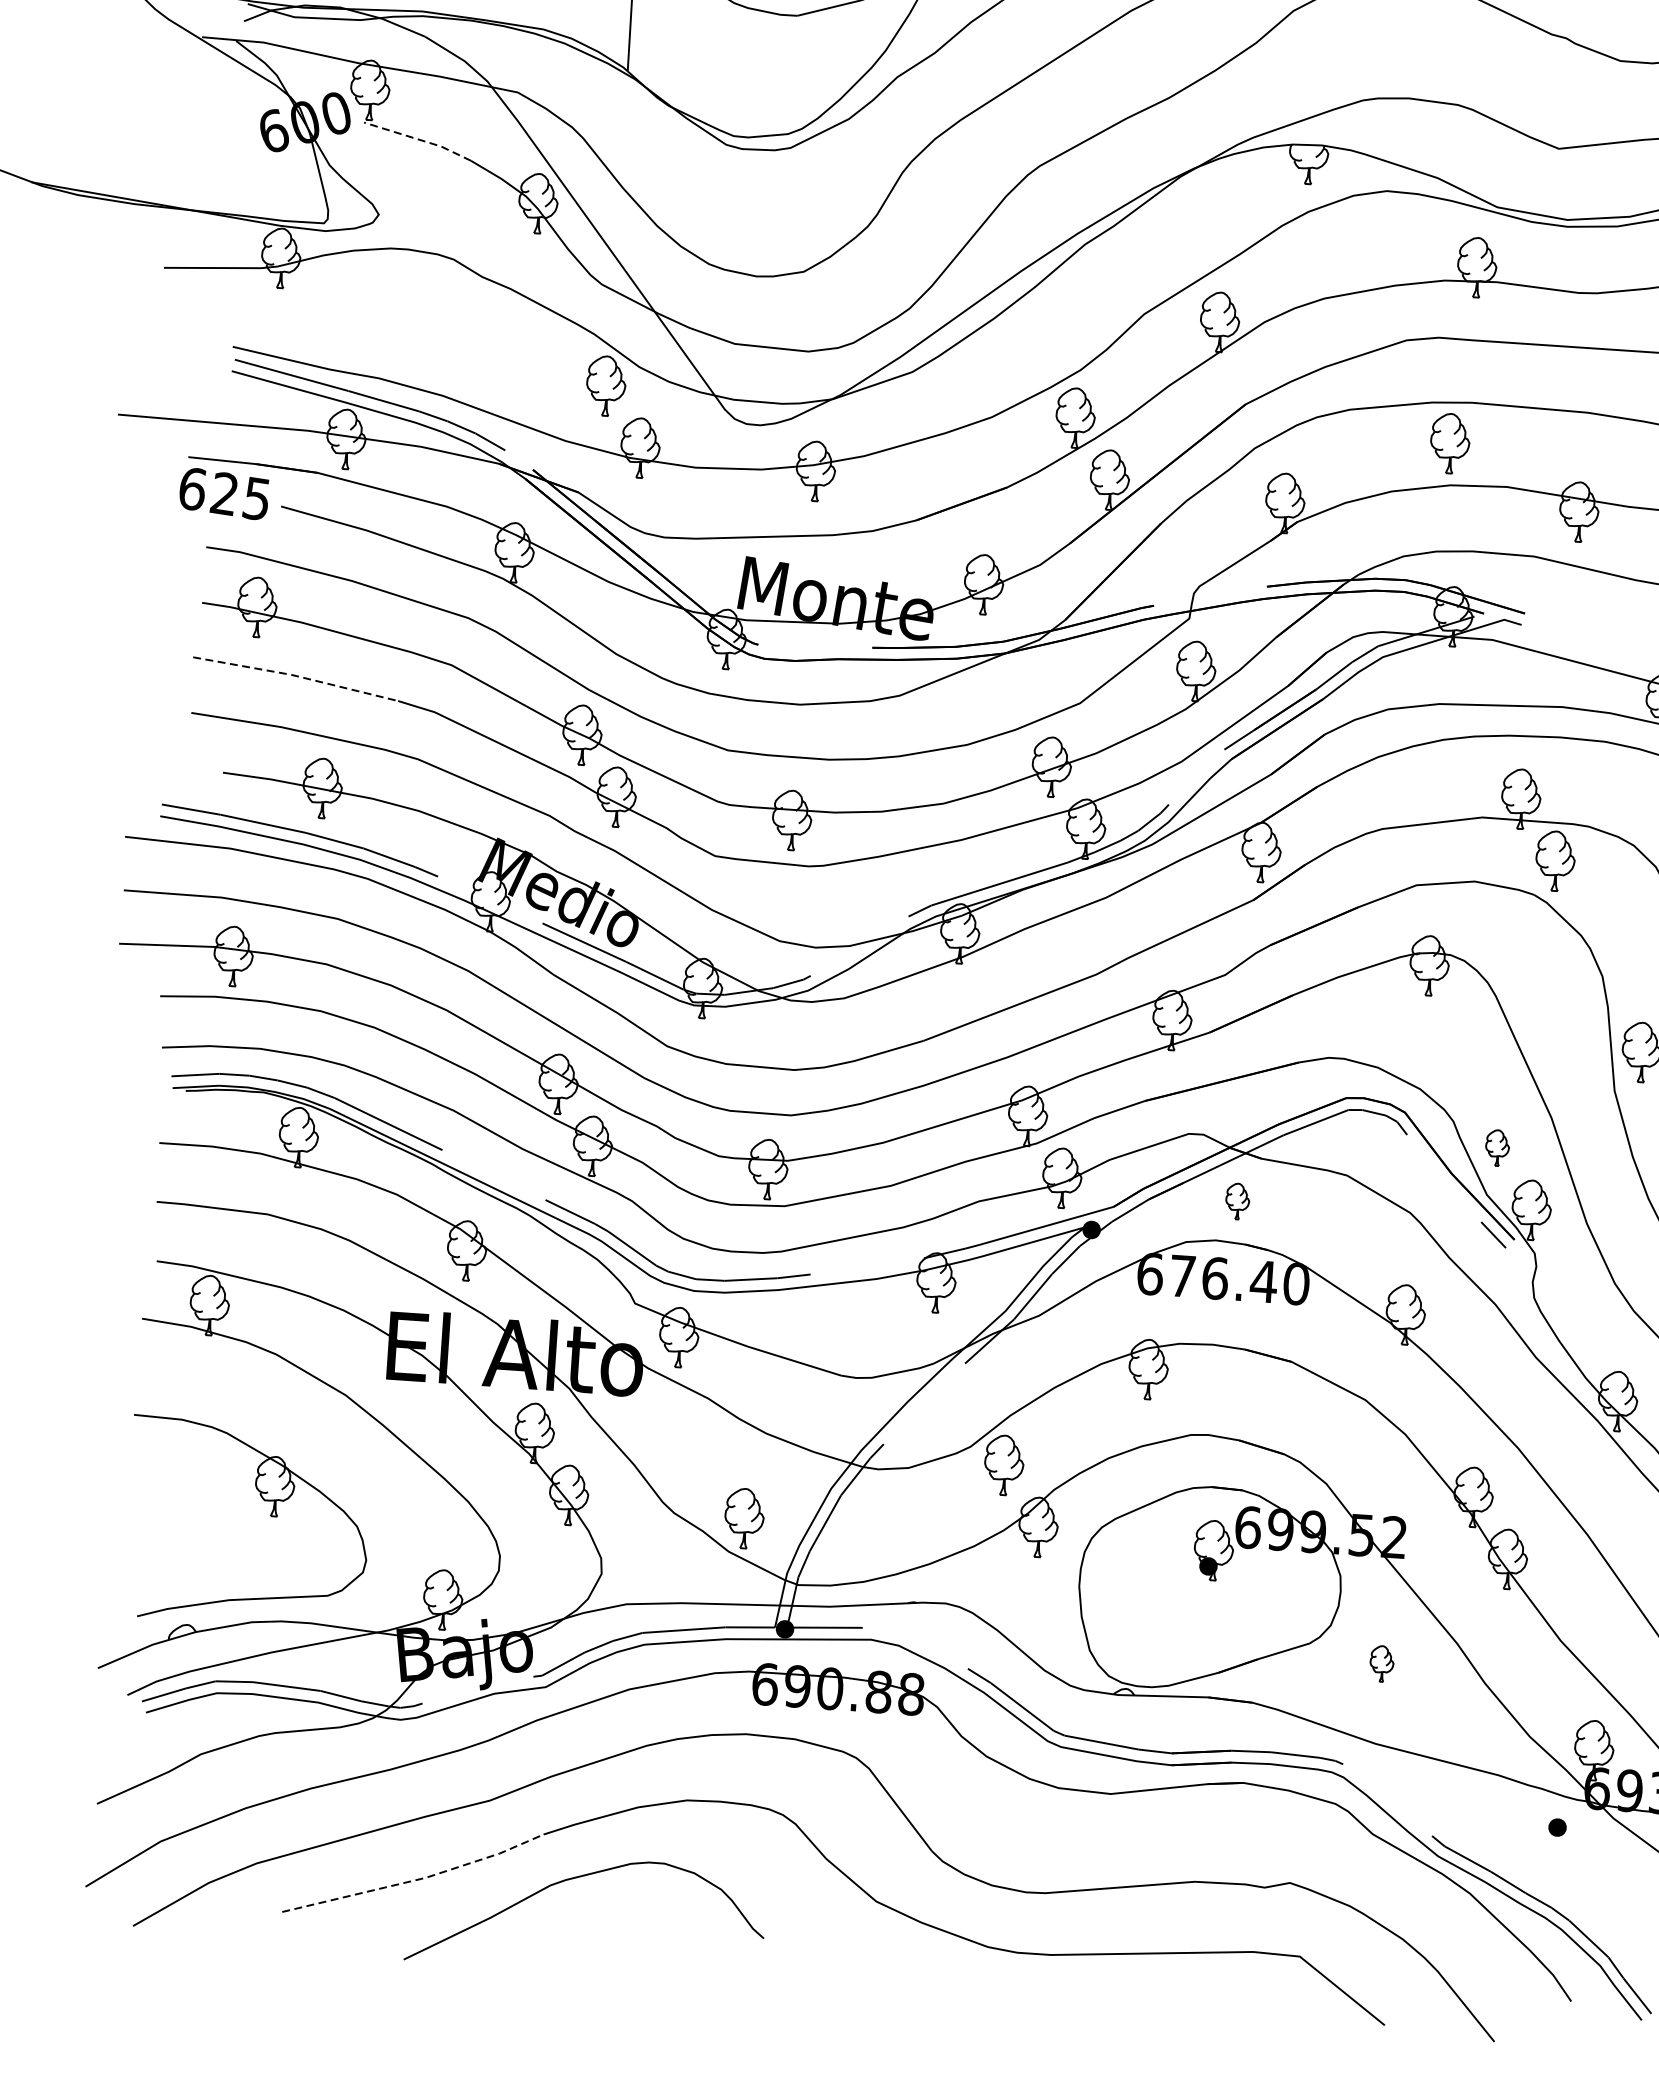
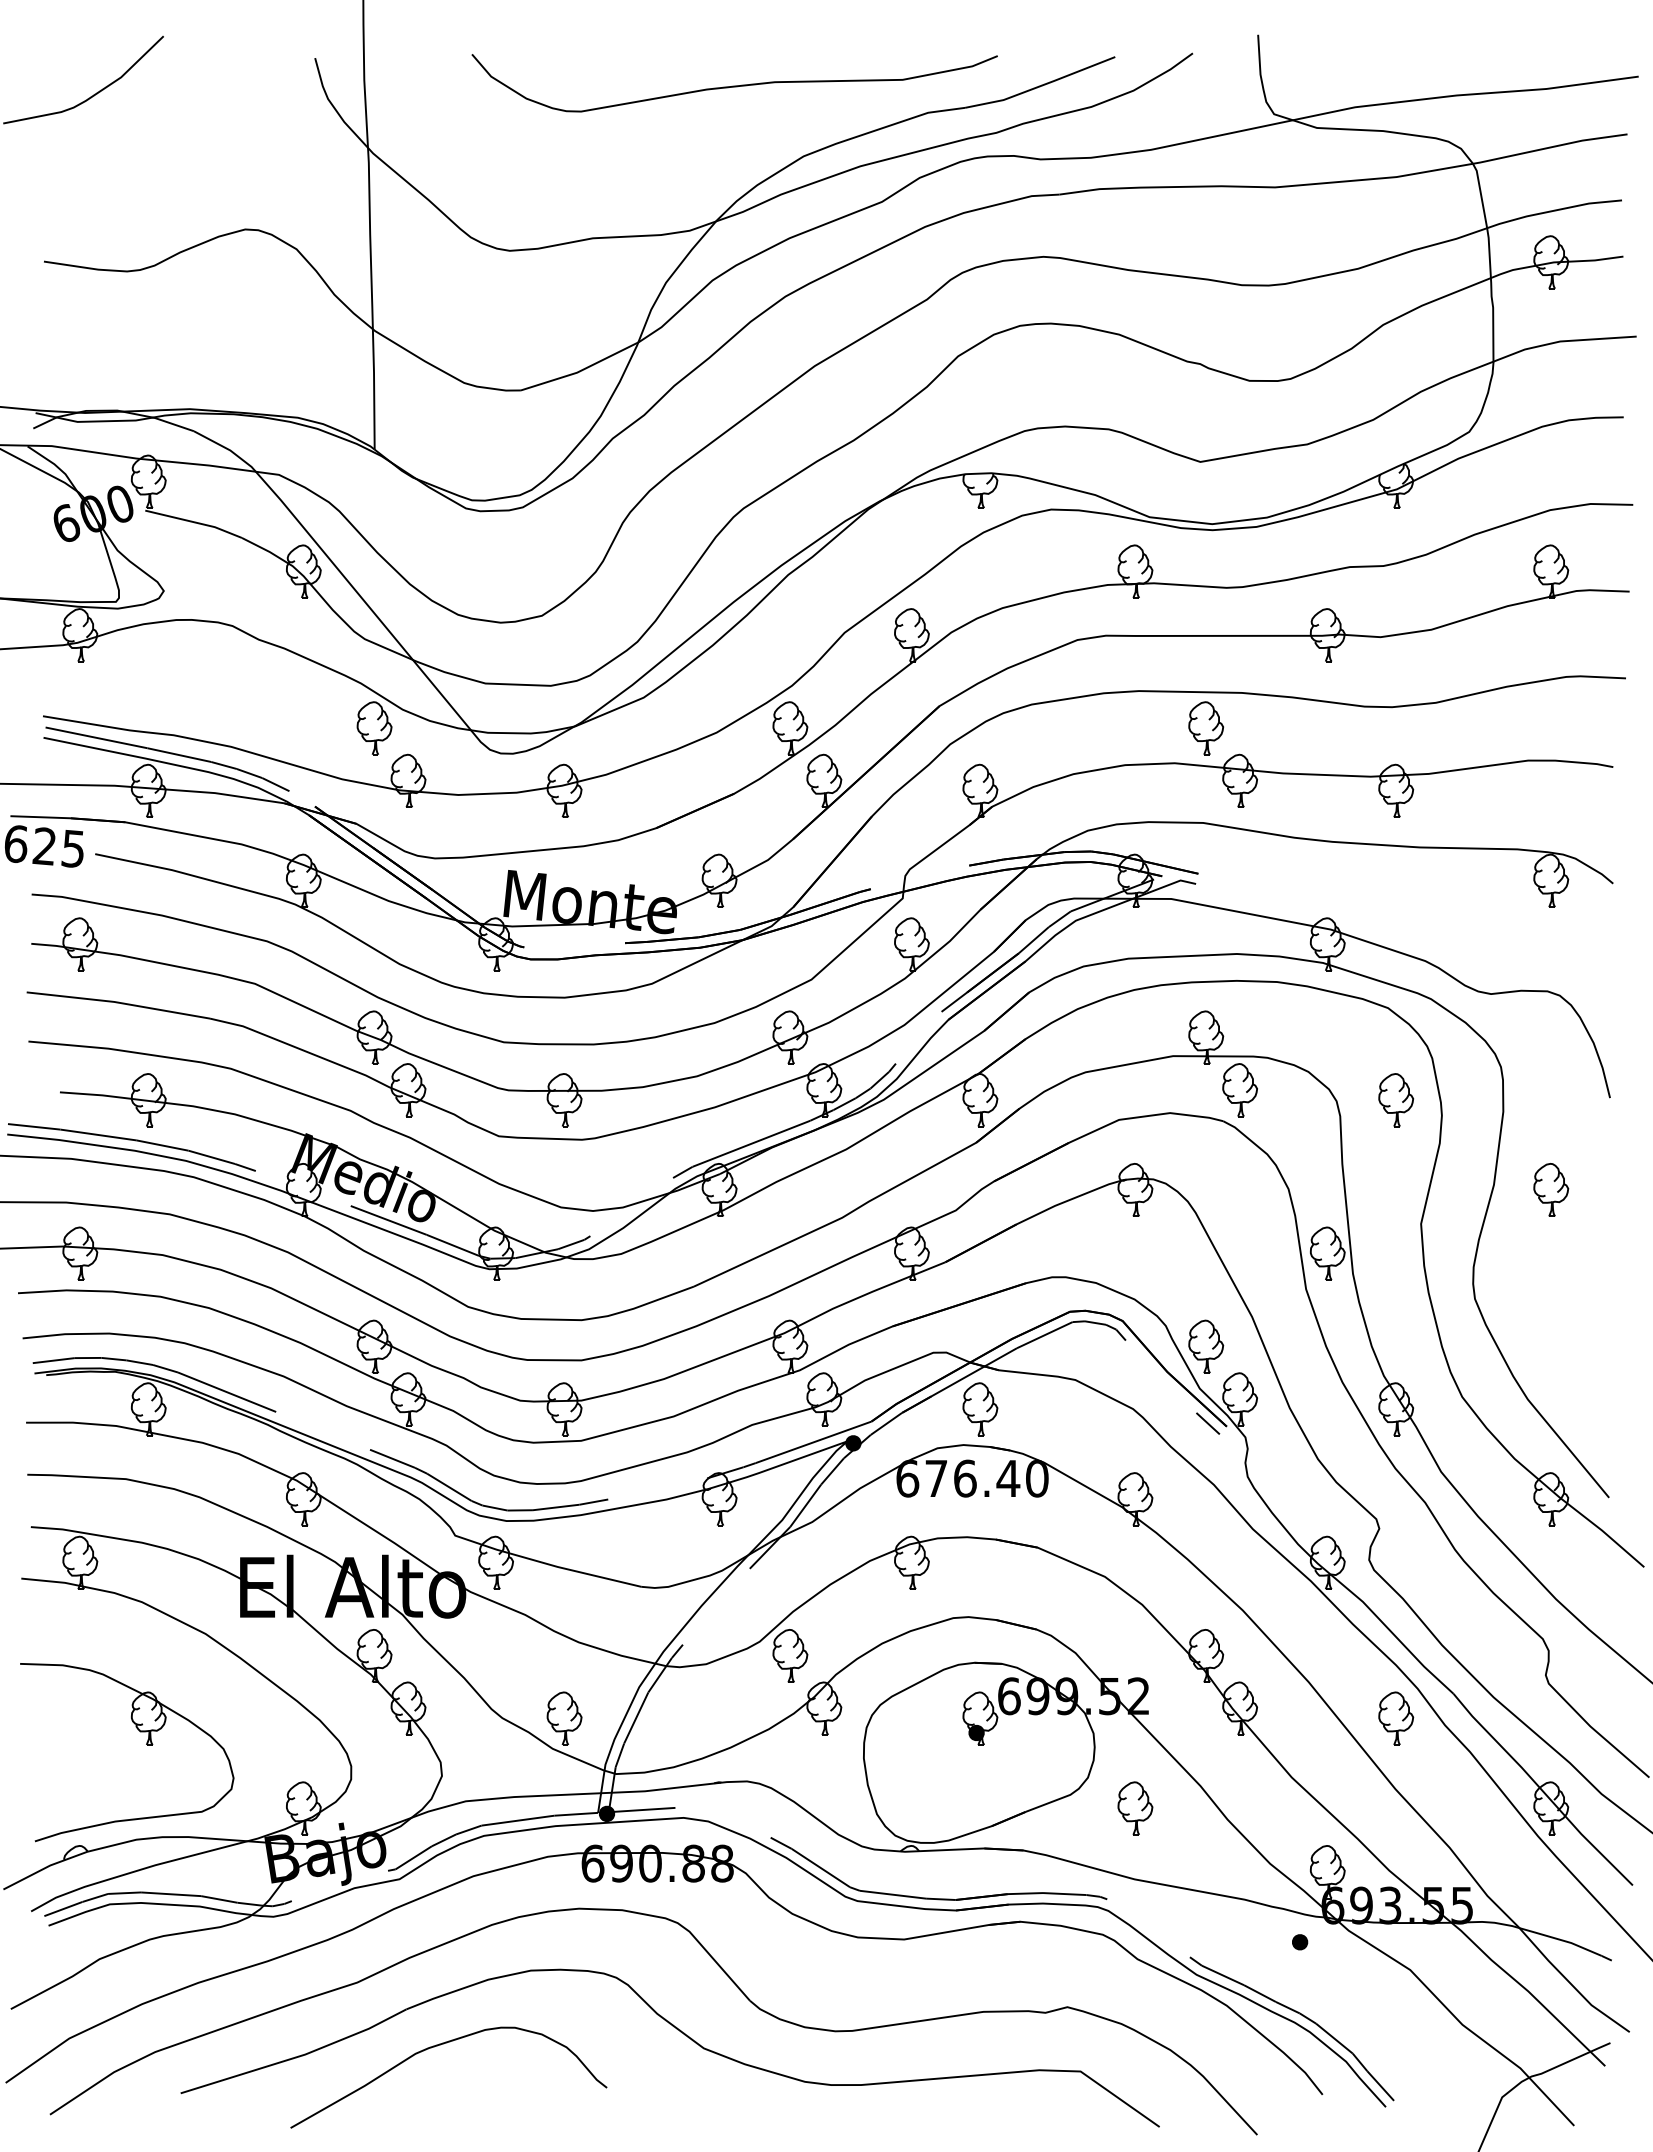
line: (418, 139) -> (194, 522), dashed -> solid
part: (1450, 443) -> (1206, 728), moved
line: (295, 675) -> (118, 1002), dashed -> solid
part: (1497, 1147) -> (1206, 1346), size x1.67
part: (1237, 1201) -> (980, 1409), size x1.67
part: (1382, 1663) -> (1135, 1808), size x1.67
line: (416, 1879) -> (297, 2056), dashed -> solid

